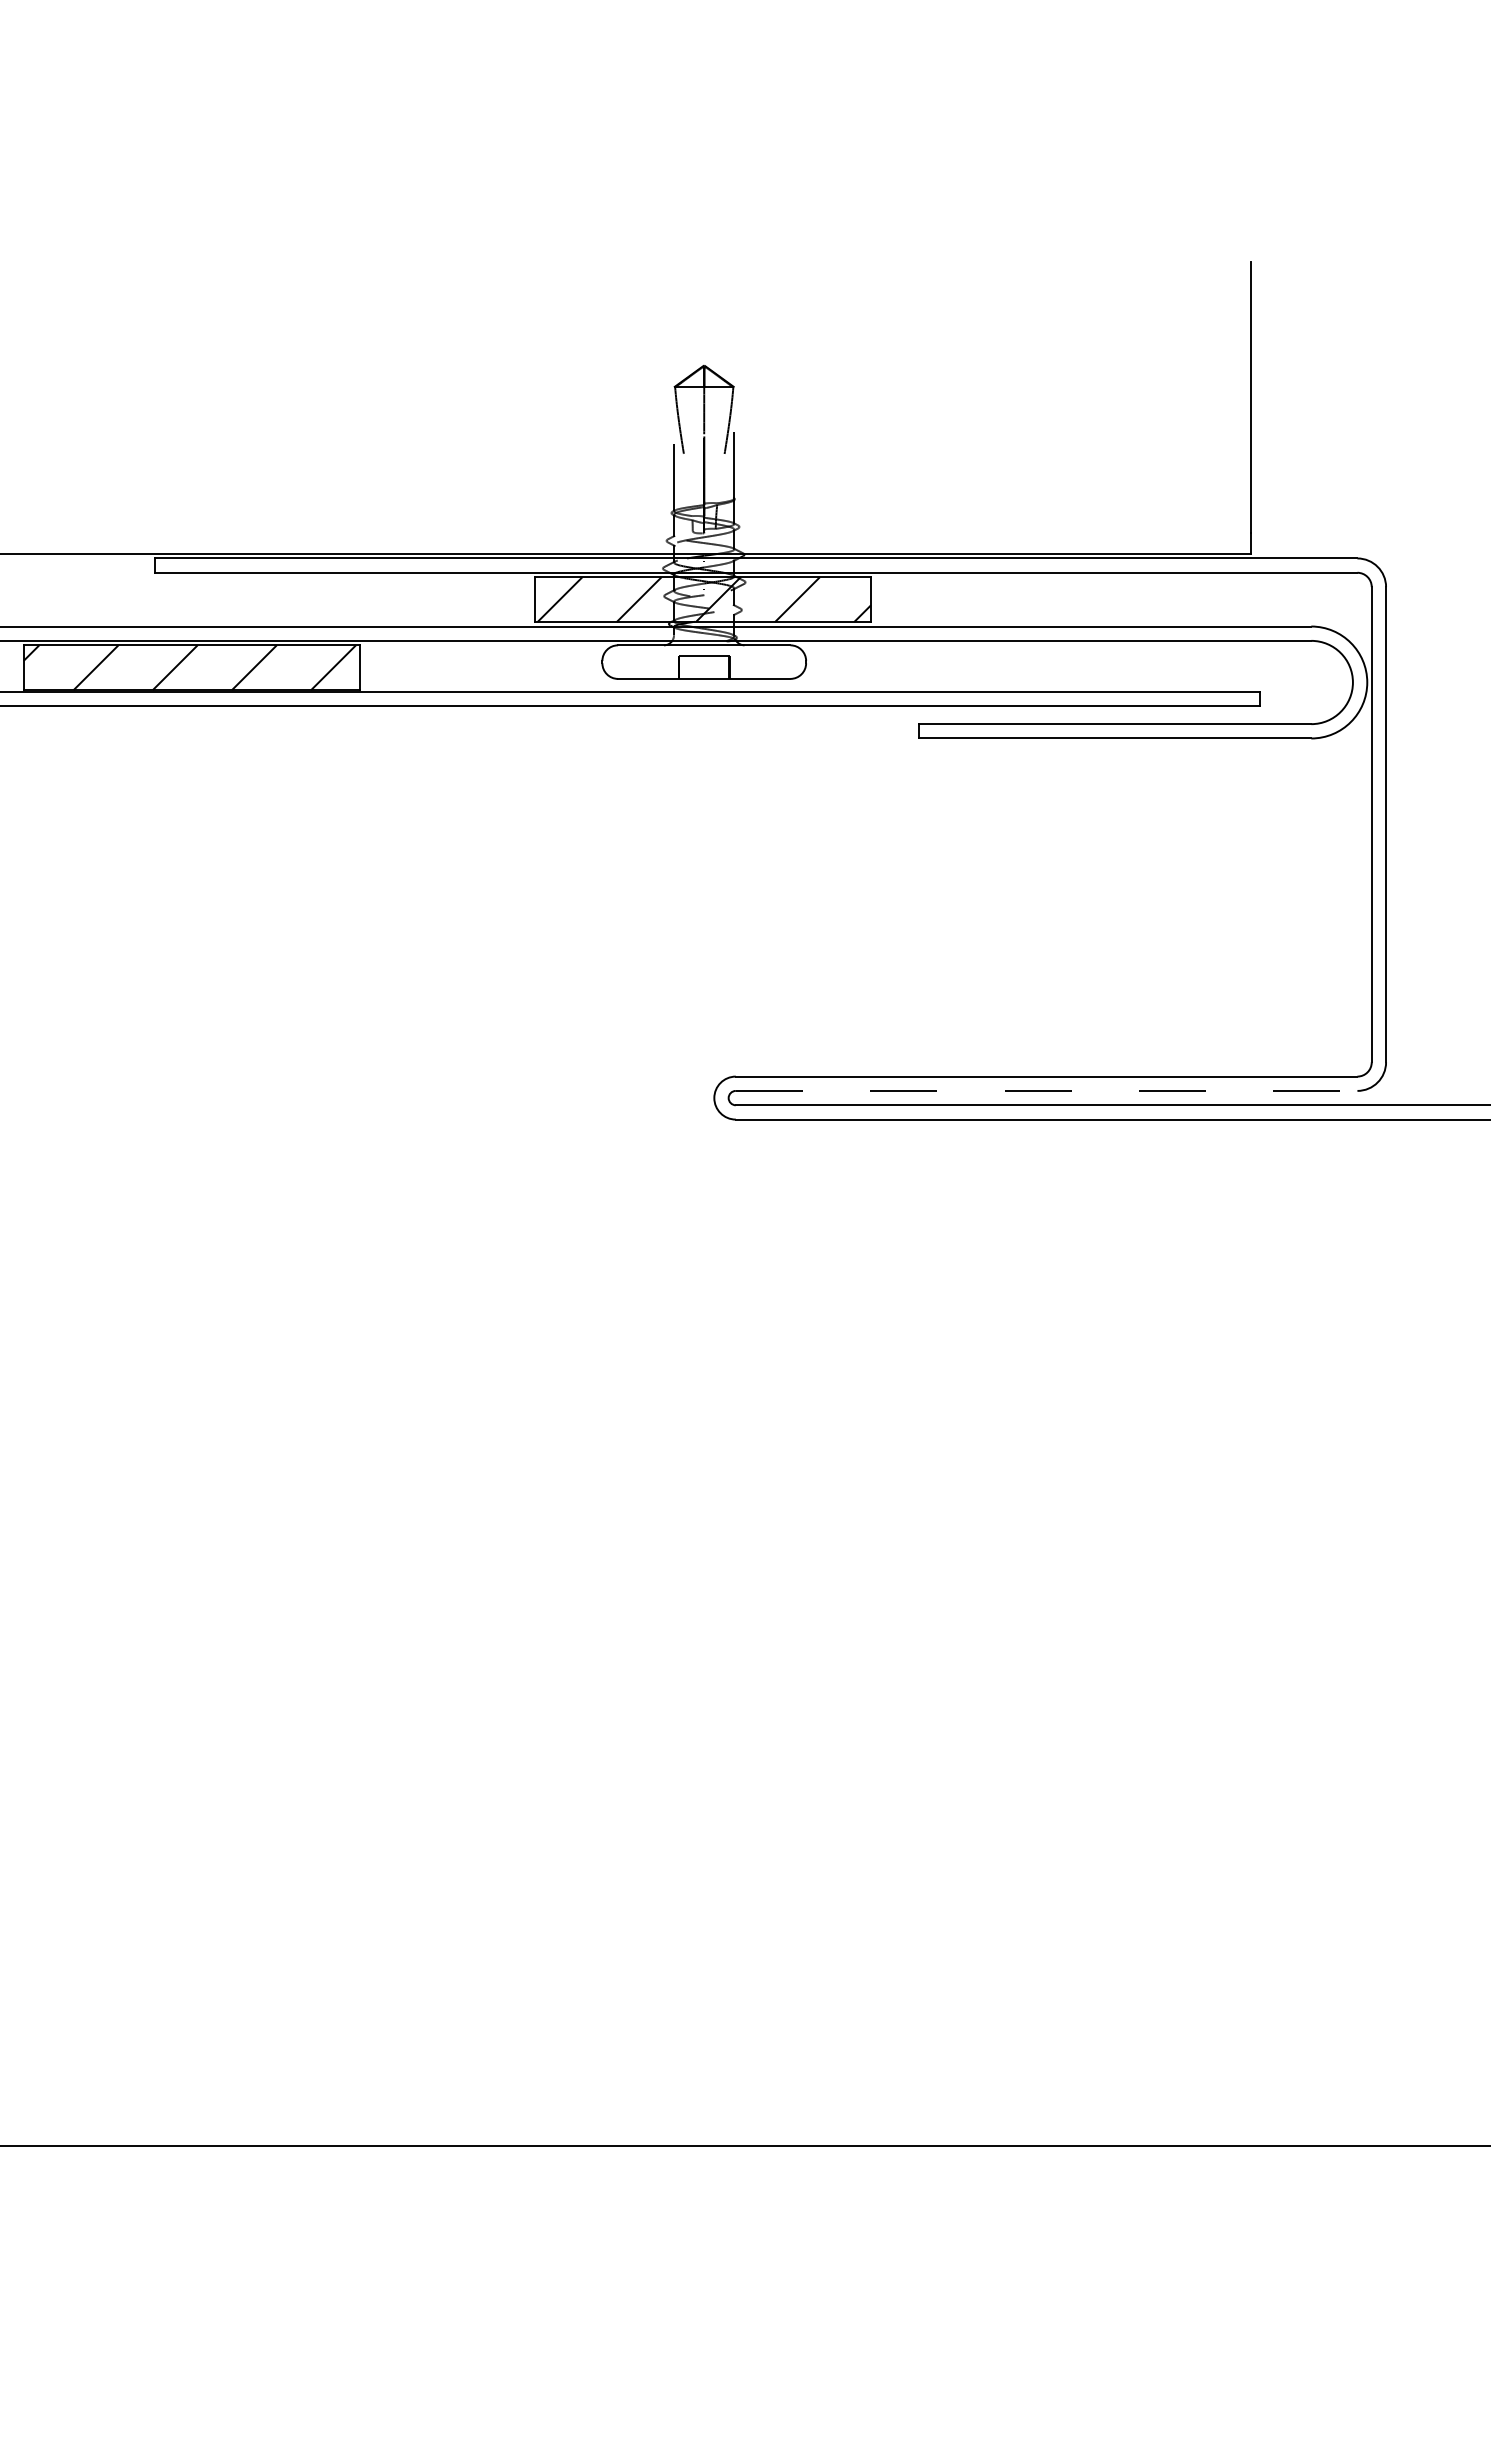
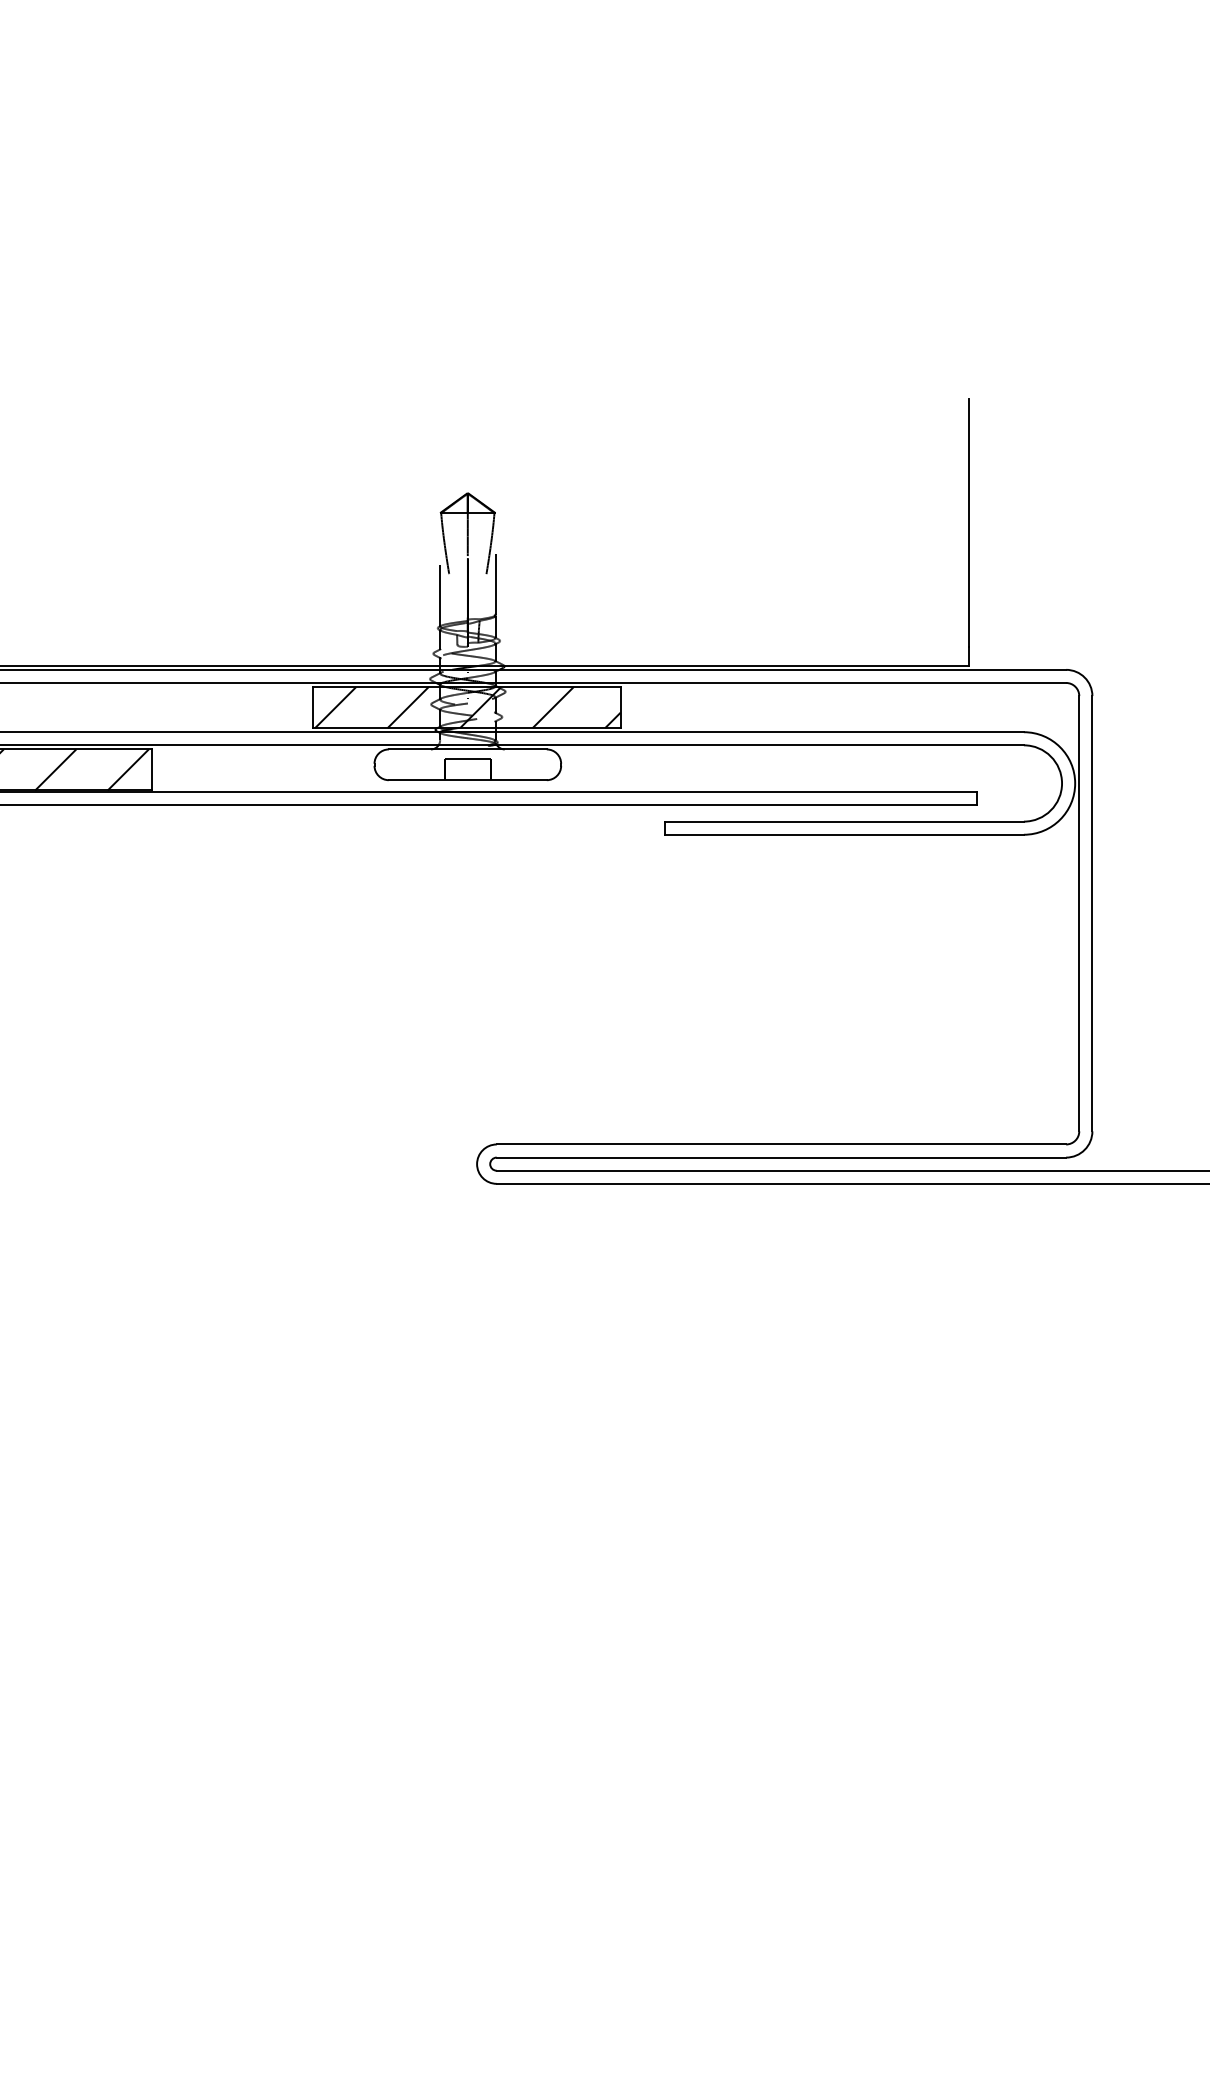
line: (1046, 1090) -> (781, 1157), dashed -> solid

